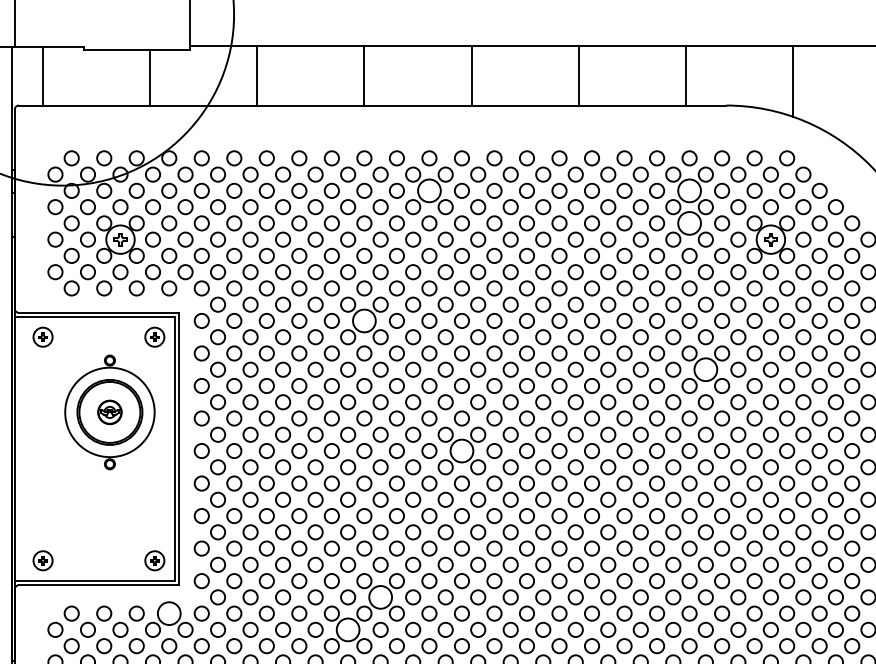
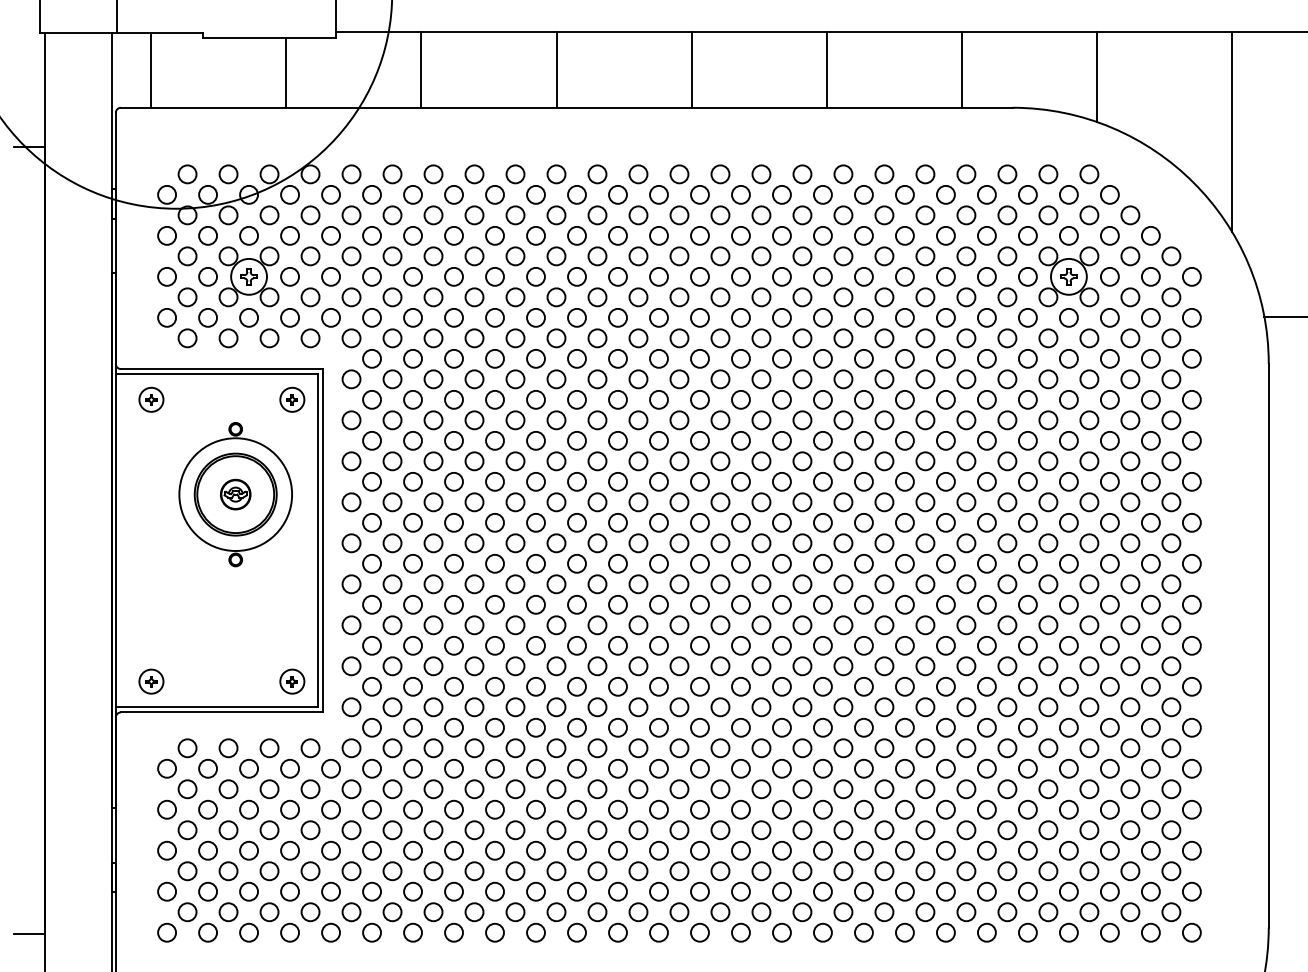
circle: (429, 190) -> (638, 215), size x0.62
circle: (689, 190) -> (966, 215), size x0.62
circle: (689, 223) -> (966, 256), size x0.62
circle: (364, 321) -> (556, 379), size x0.62
circle: (705, 369) -> (986, 440), size x0.62
circle: (461, 451) -> (679, 543), size x0.62
circle: (380, 597) -> (576, 727), size x0.62
circle: (169, 613) -> (310, 748), size x0.62
circle: (347, 629) -> (535, 768), size x0.62

